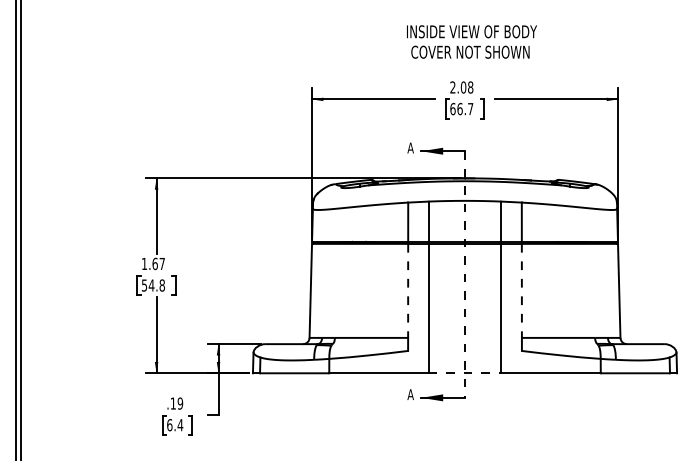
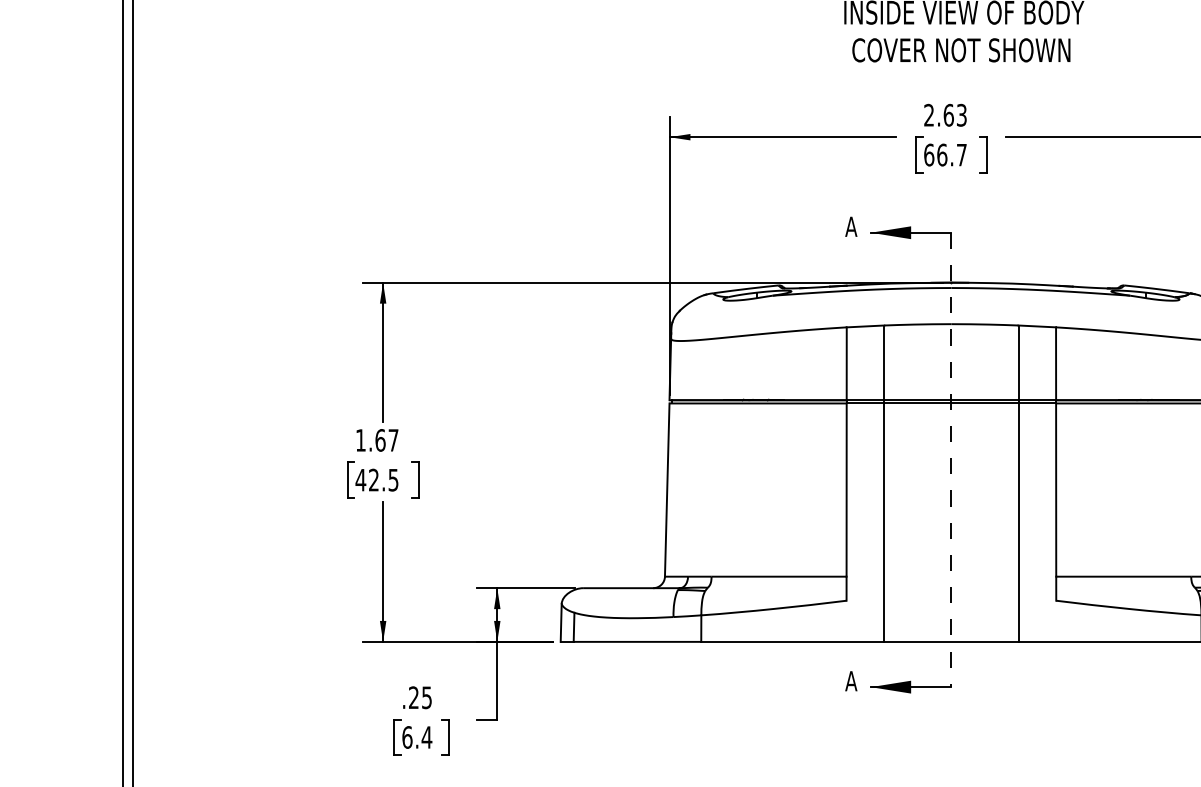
text: (467, 87) -> (955, 115), 2.08 -> 2.63
text: (152, 285) -> (375, 480), 54.8 -> 42.5
line: (408, 291) -> (847, 491), dashed -> solid
line: (521, 291) -> (1055, 491), dashed -> solid
line: (465, 373) -> (952, 642), dashed -> solid
text: (176, 403) -> (419, 697), .19 -> .25

